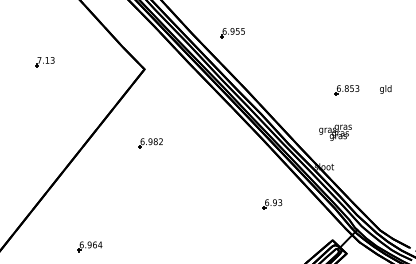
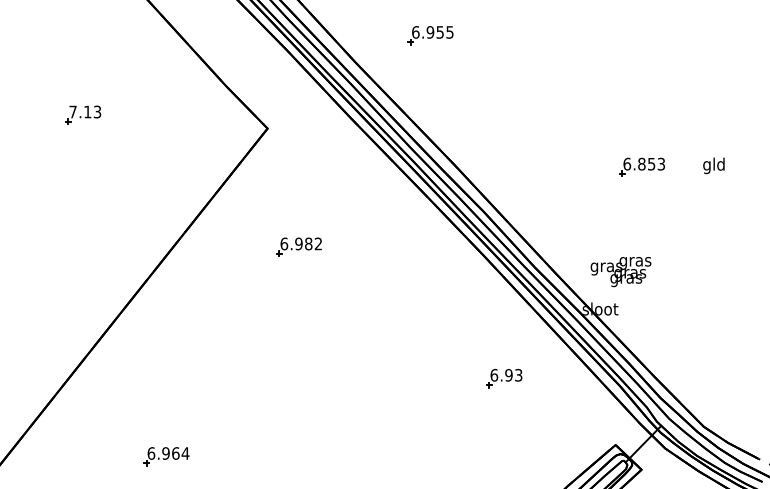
part: (232, 33) -> (430, 36), moved
text: (335, 132) -> (620, 271), moved
part: (150, 143) -> (298, 247), moved

